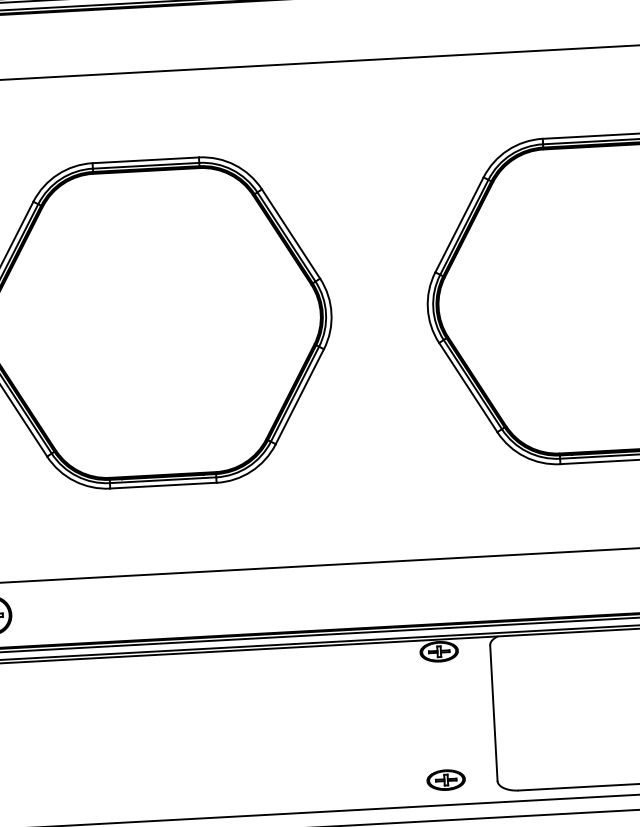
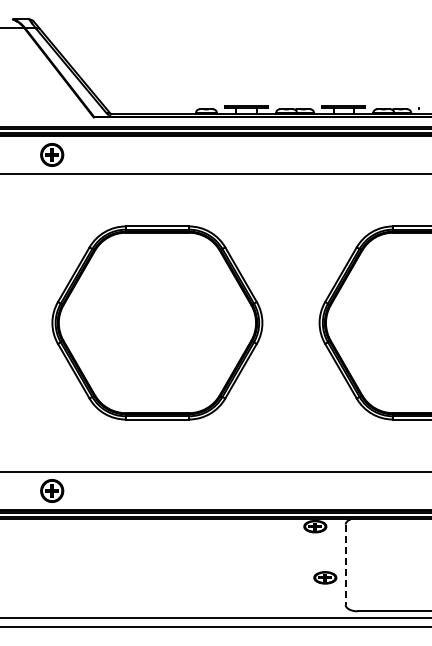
line: (493, 714) -> (345, 565), solid -> dashed
part: (446, 779) -> (325, 577), moved

